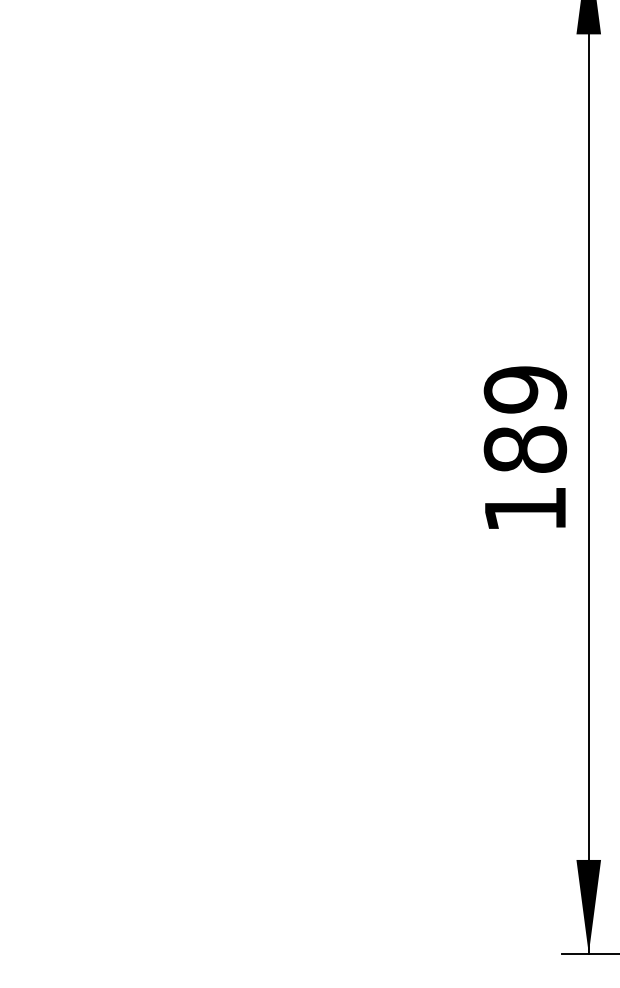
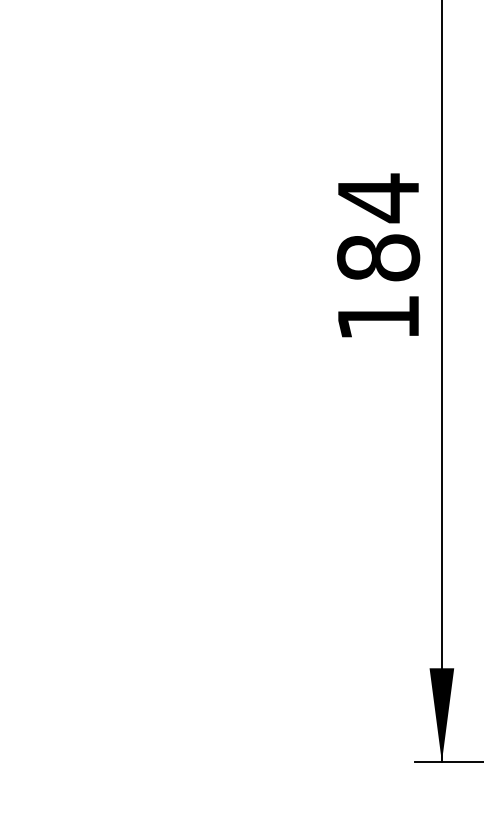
text: (525, 389) -> (378, 197), 189 -> 184

